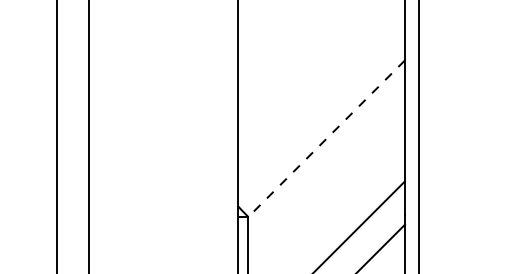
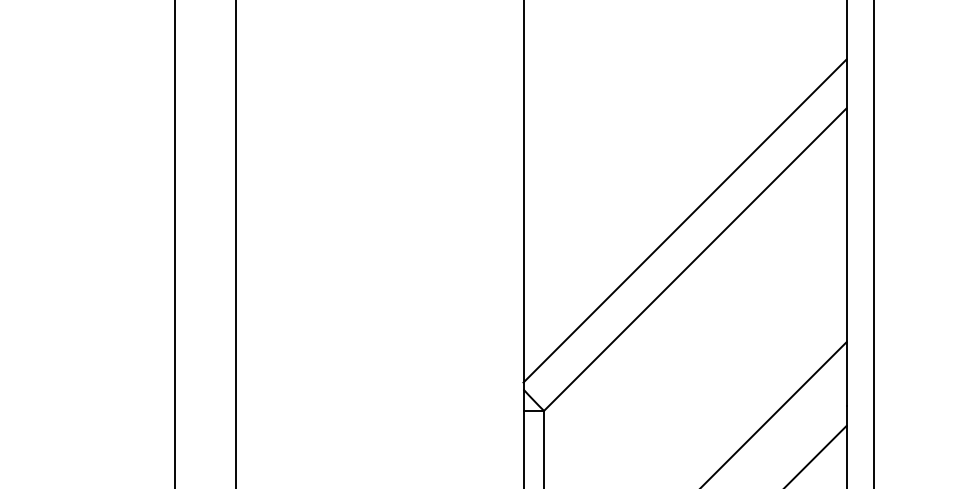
line: (320, 118) -> (683, 220), added
line: (326, 138) -> (695, 259), dashed -> solid

